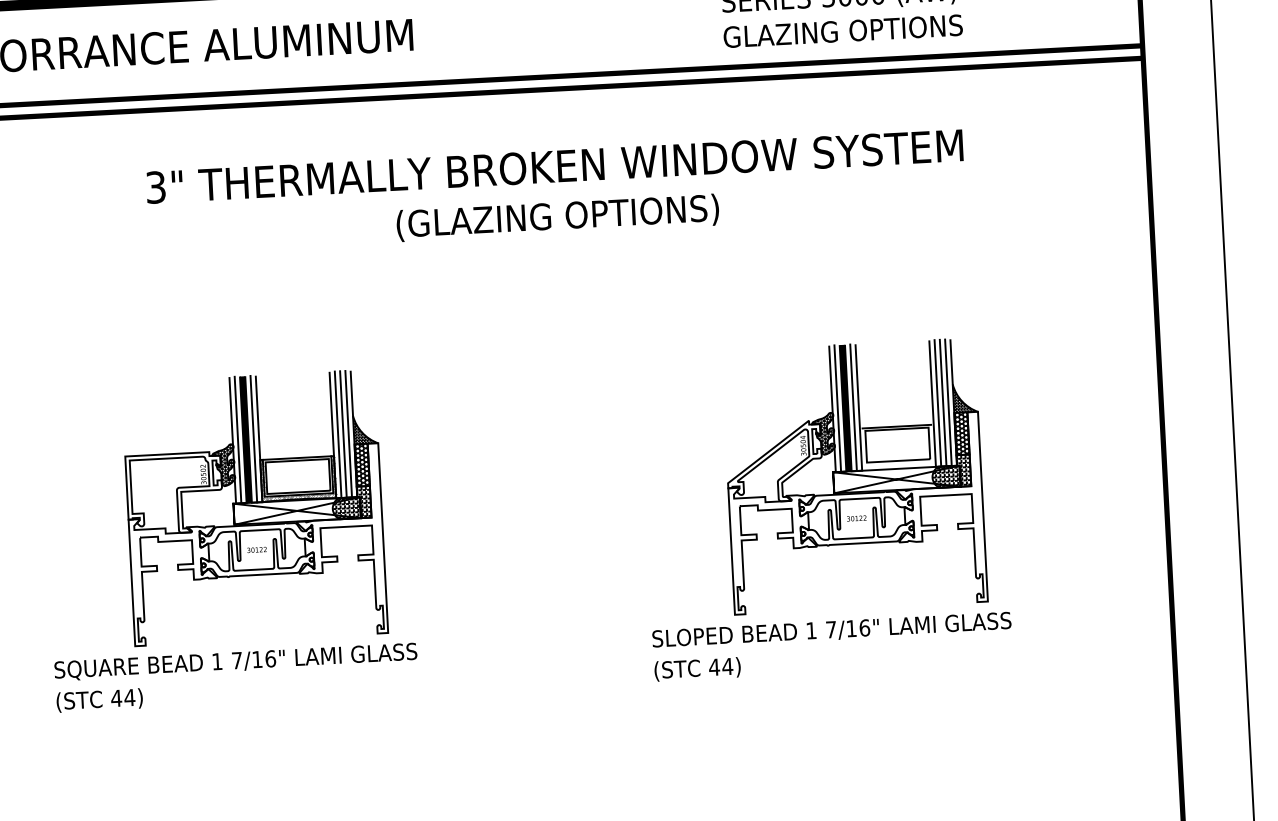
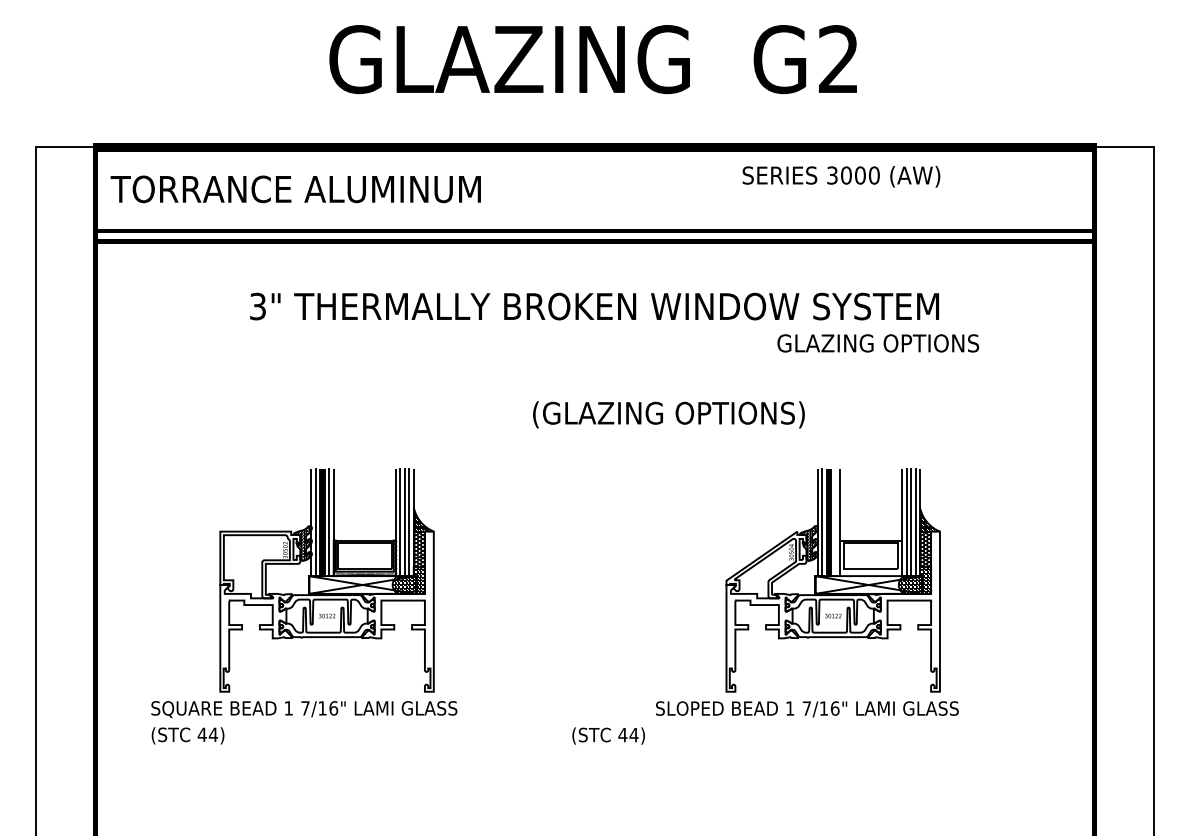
text: (843, 31) -> (878, 343), moved
text: (557, 217) -> (668, 414), moved
line: (853, 407) -> (835, 522), removed
text: (697, 668) -> (608, 735), moved

